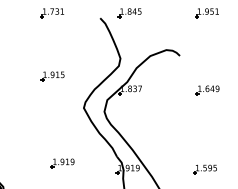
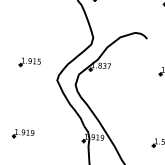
part: (52, 76) -> (29, 62), moved
part: (62, 163) -> (23, 133), moved

